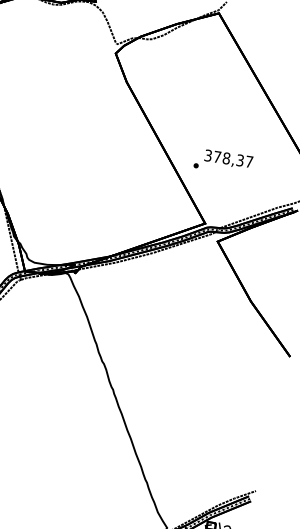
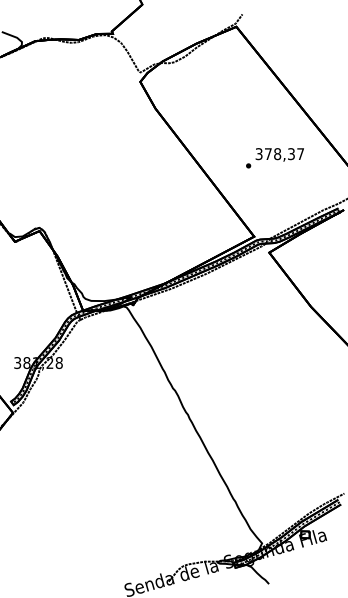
text: (222, 162) -> (274, 158), moved

